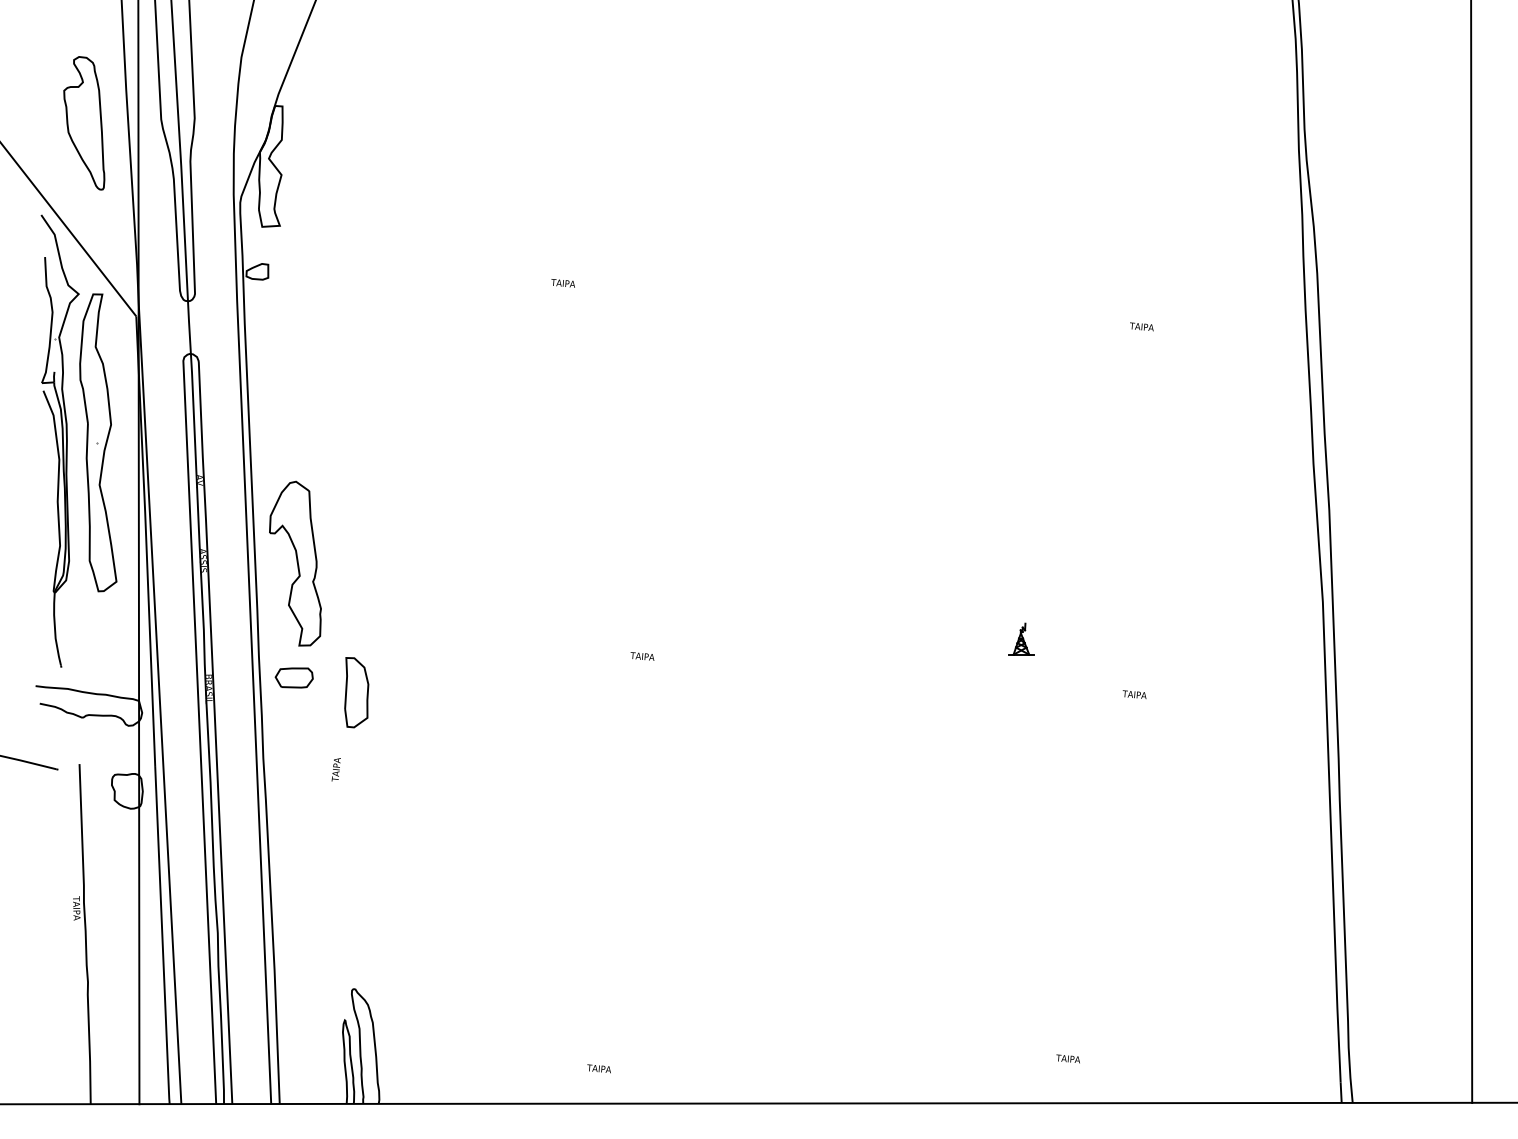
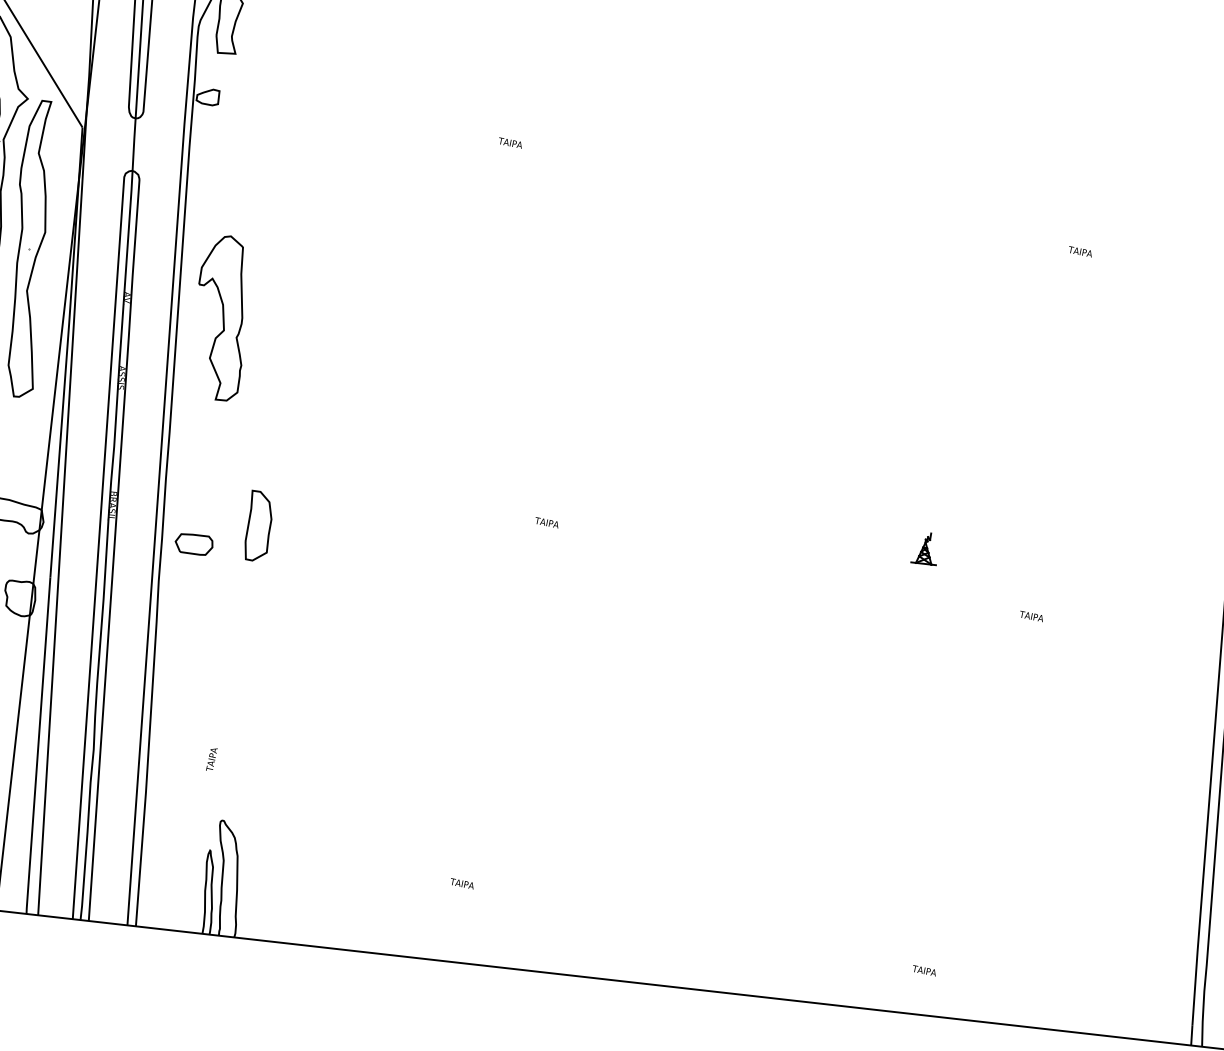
part: (295, 563) -> (221, 317), moved
part: (293, 677) -> (193, 543), moved
text: (335, 769) -> (211, 759), moved
text: (598, 1068) -> (461, 883), moved

